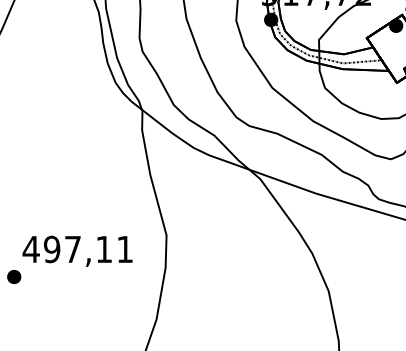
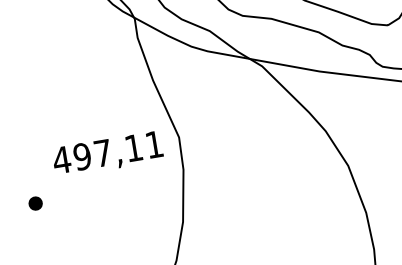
text: (77, 250) -> (107, 153), moved

